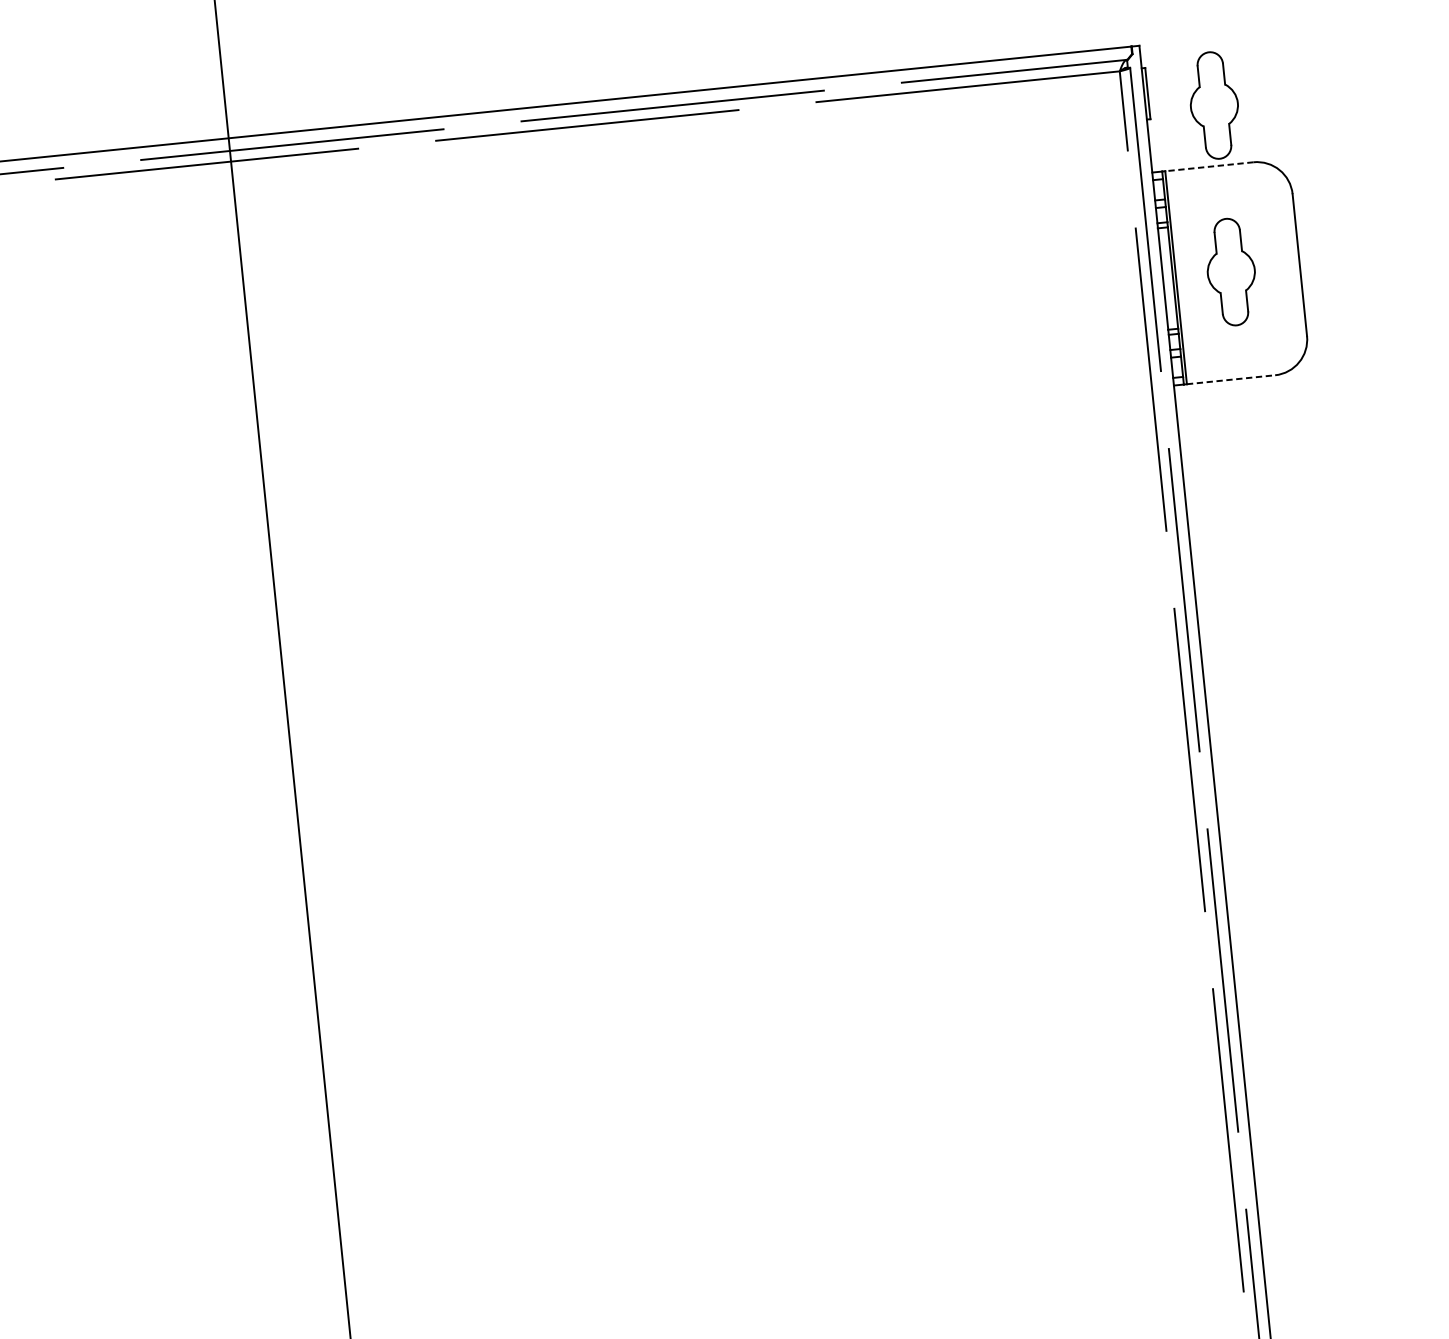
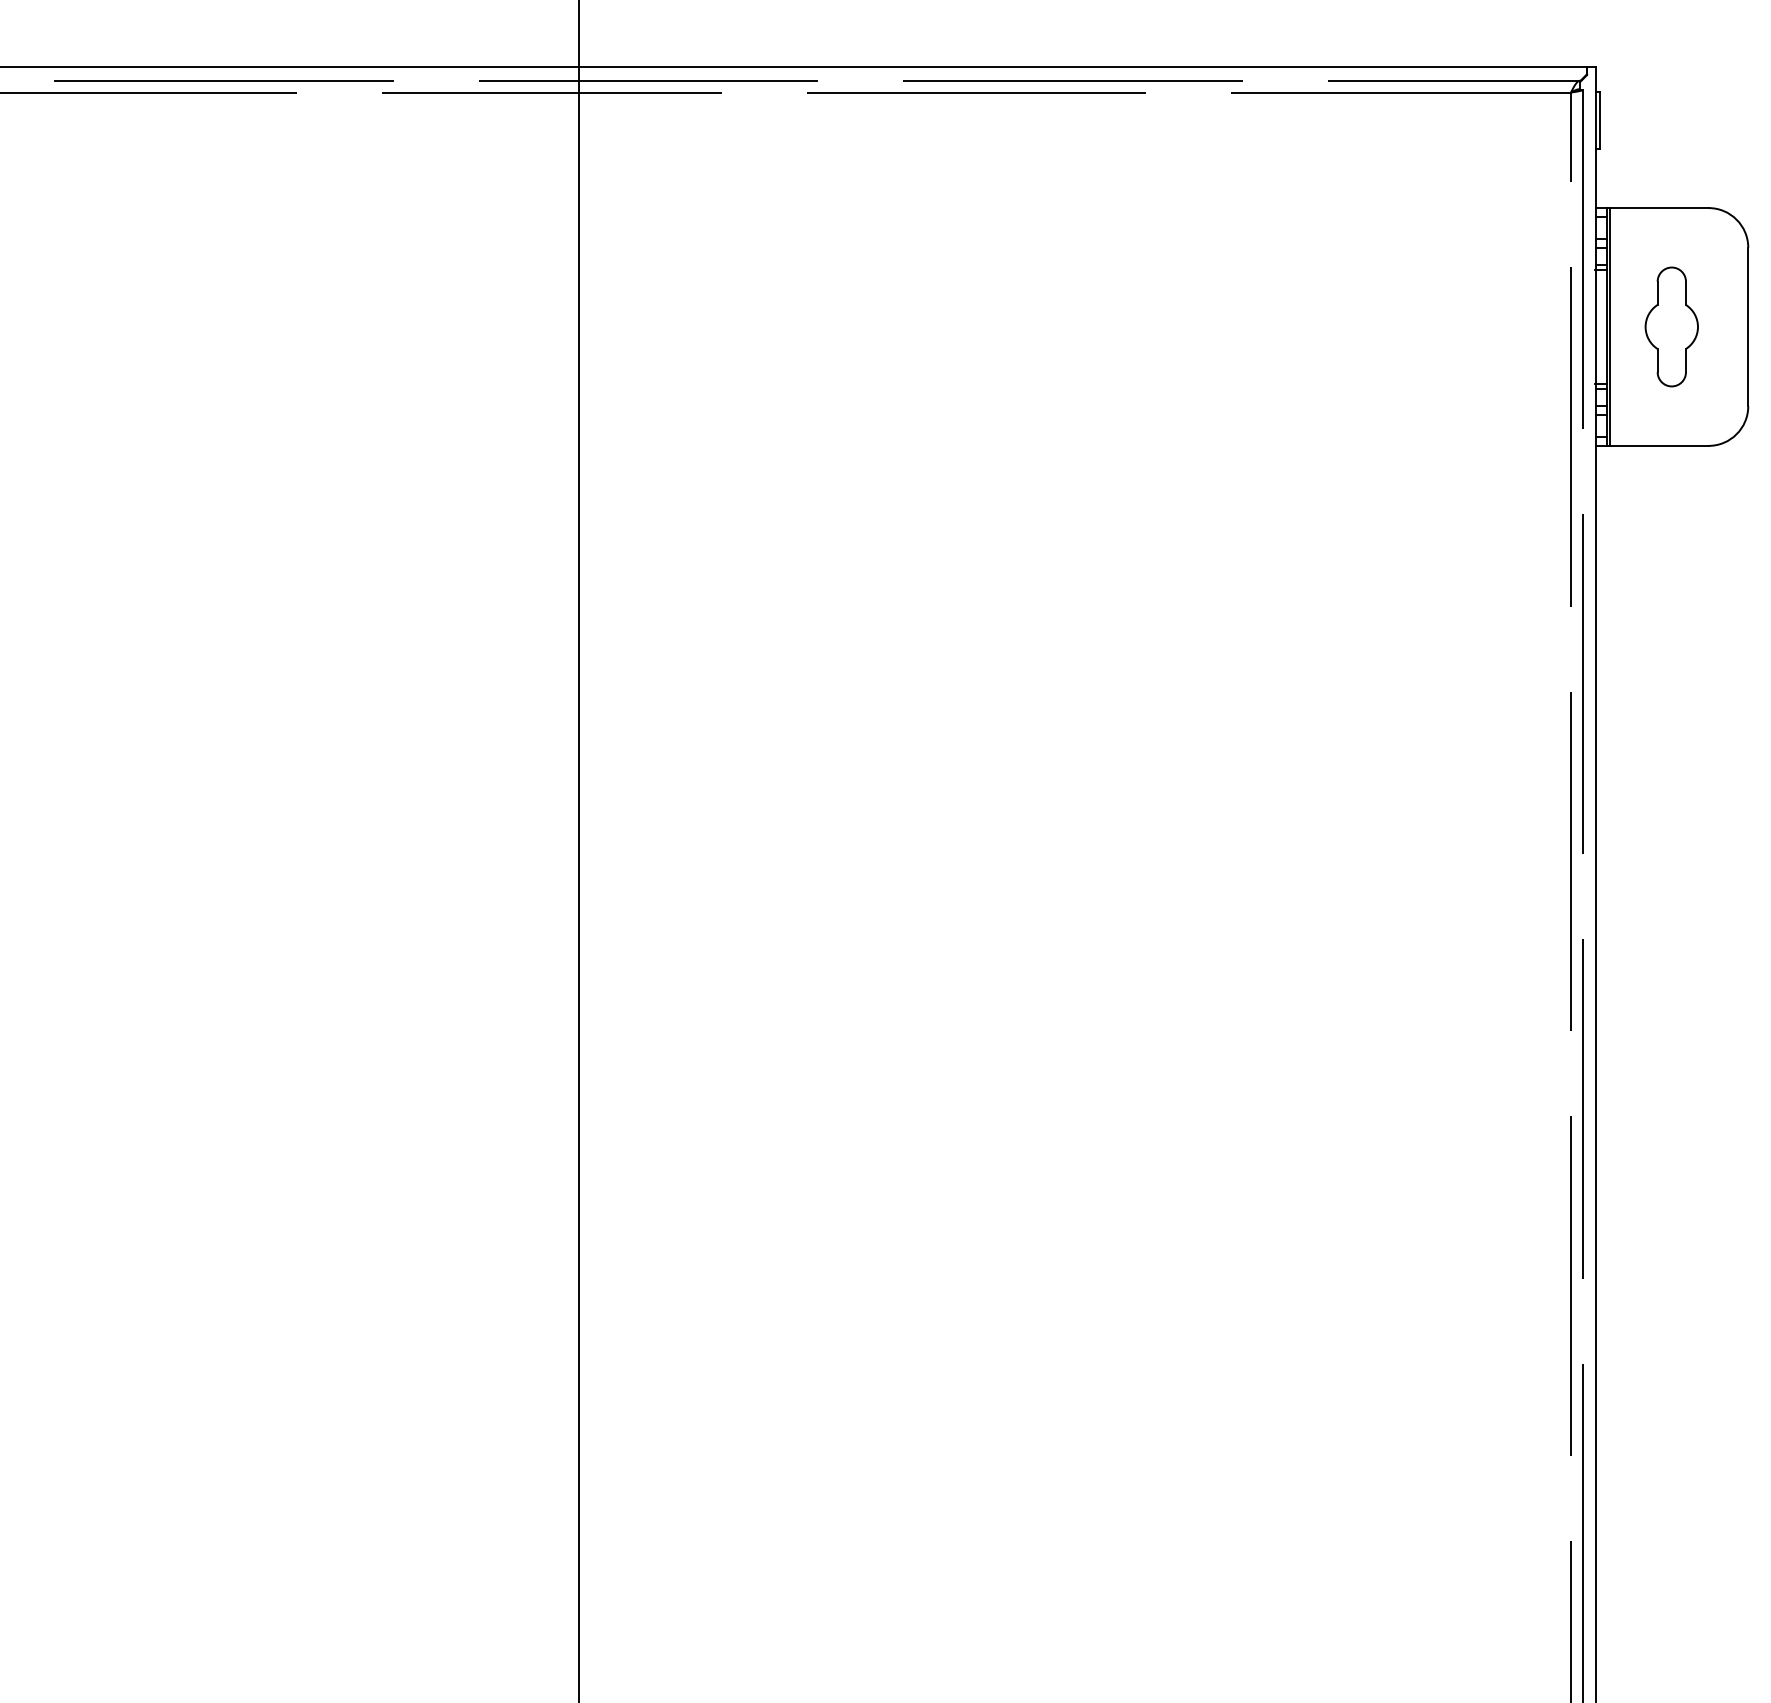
part: (1214, 105) -> (1671, 140), removed
line: (1208, 167) -> (1658, 208), dashed -> solid
line: (1231, 379) -> (1659, 445), dashed -> solid

